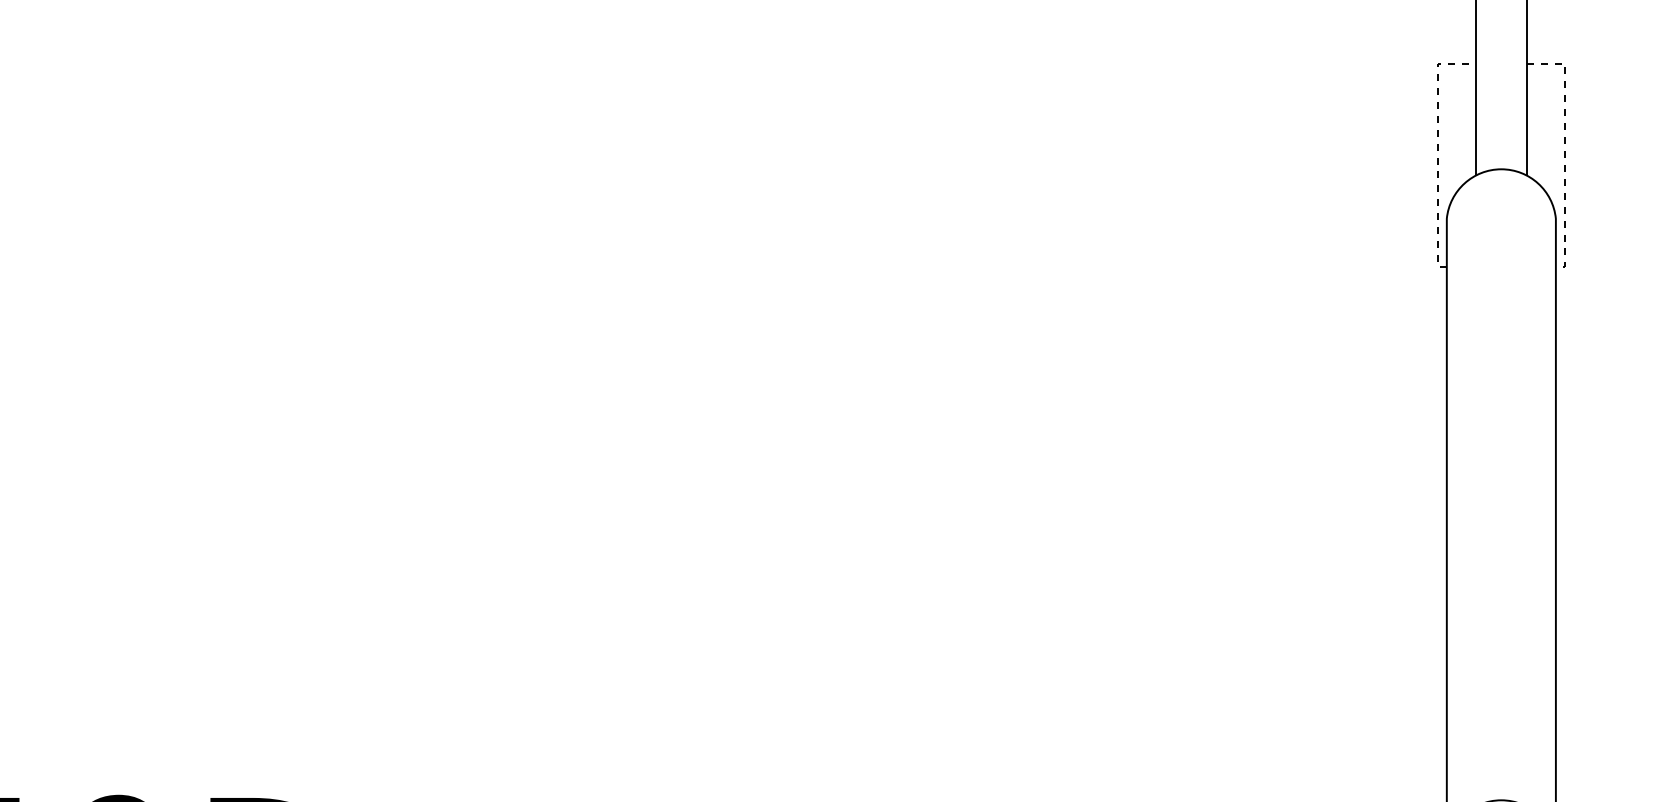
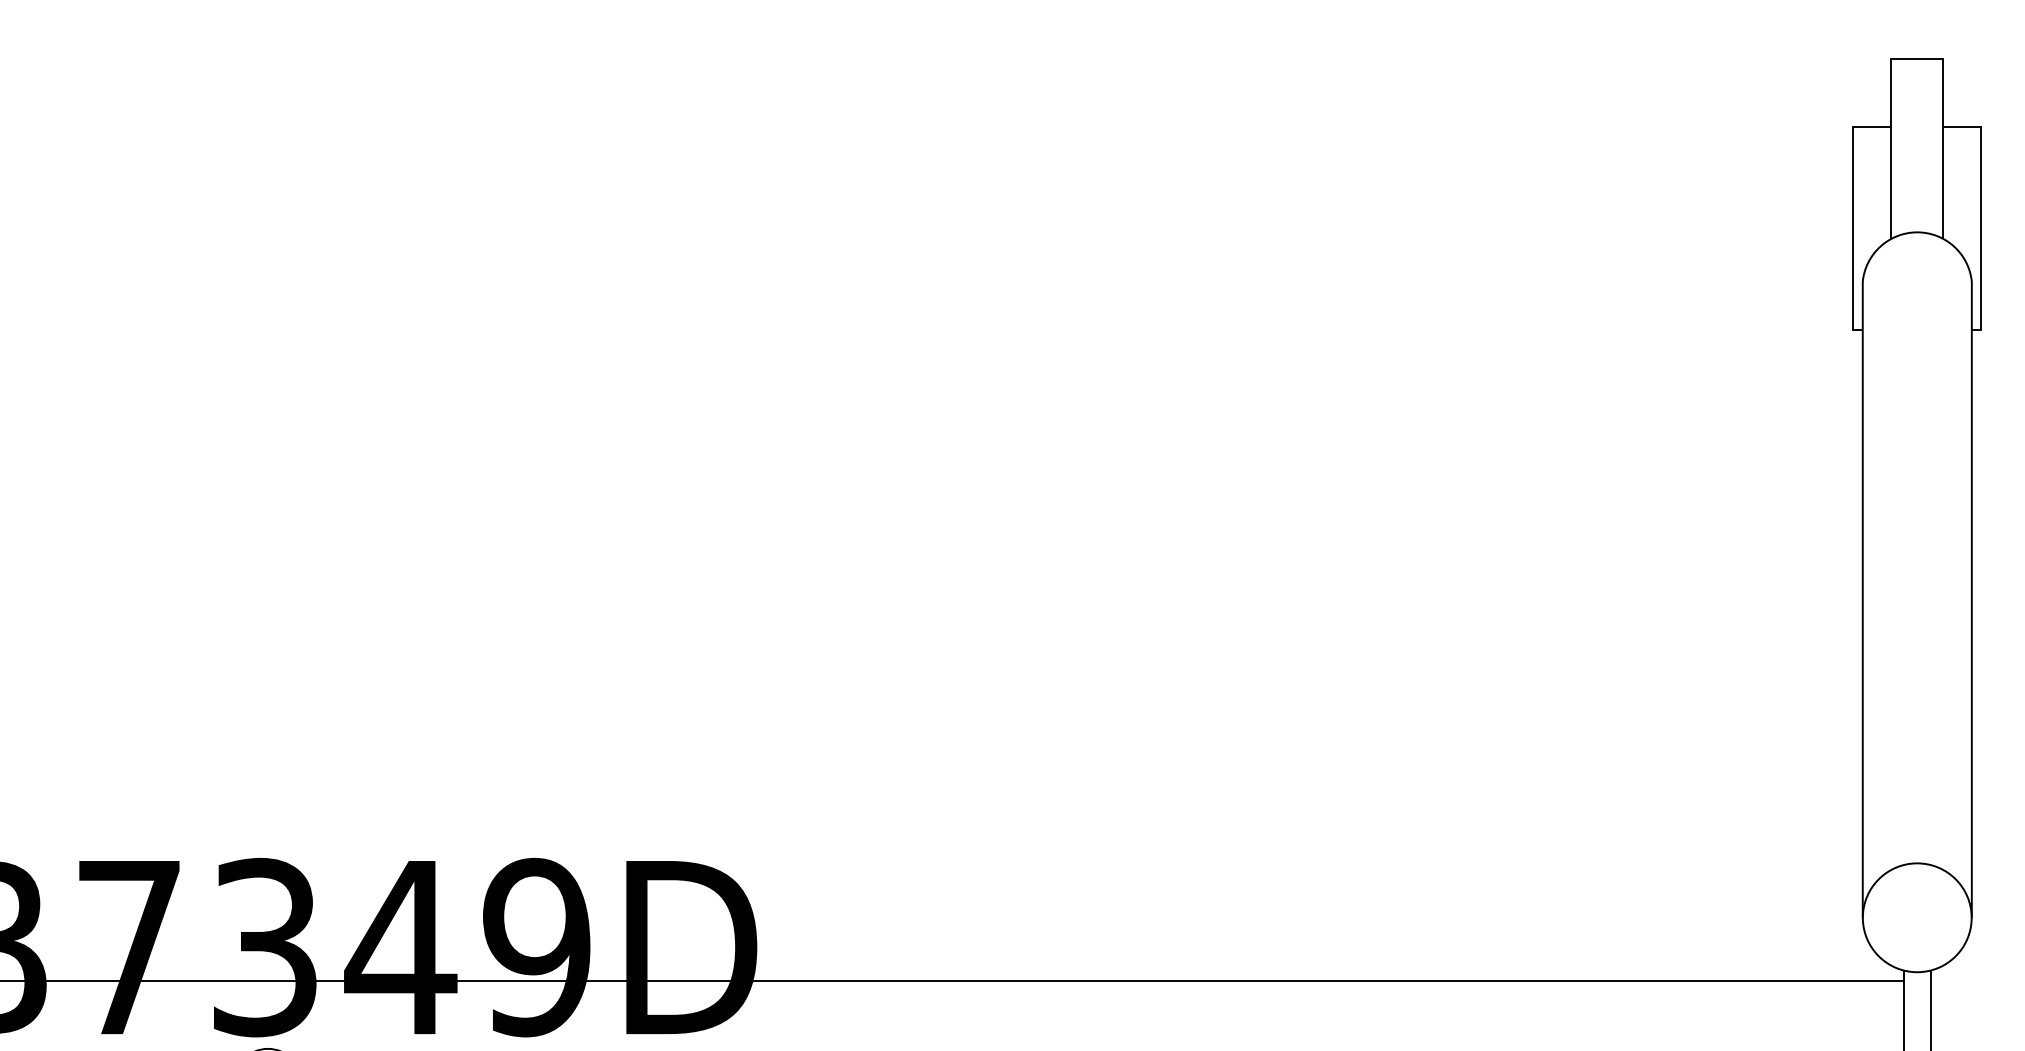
line: (1437, 151) -> (1853, 214), dashed -> solid
line: (1565, 151) -> (1981, 214), dashed -> solid

